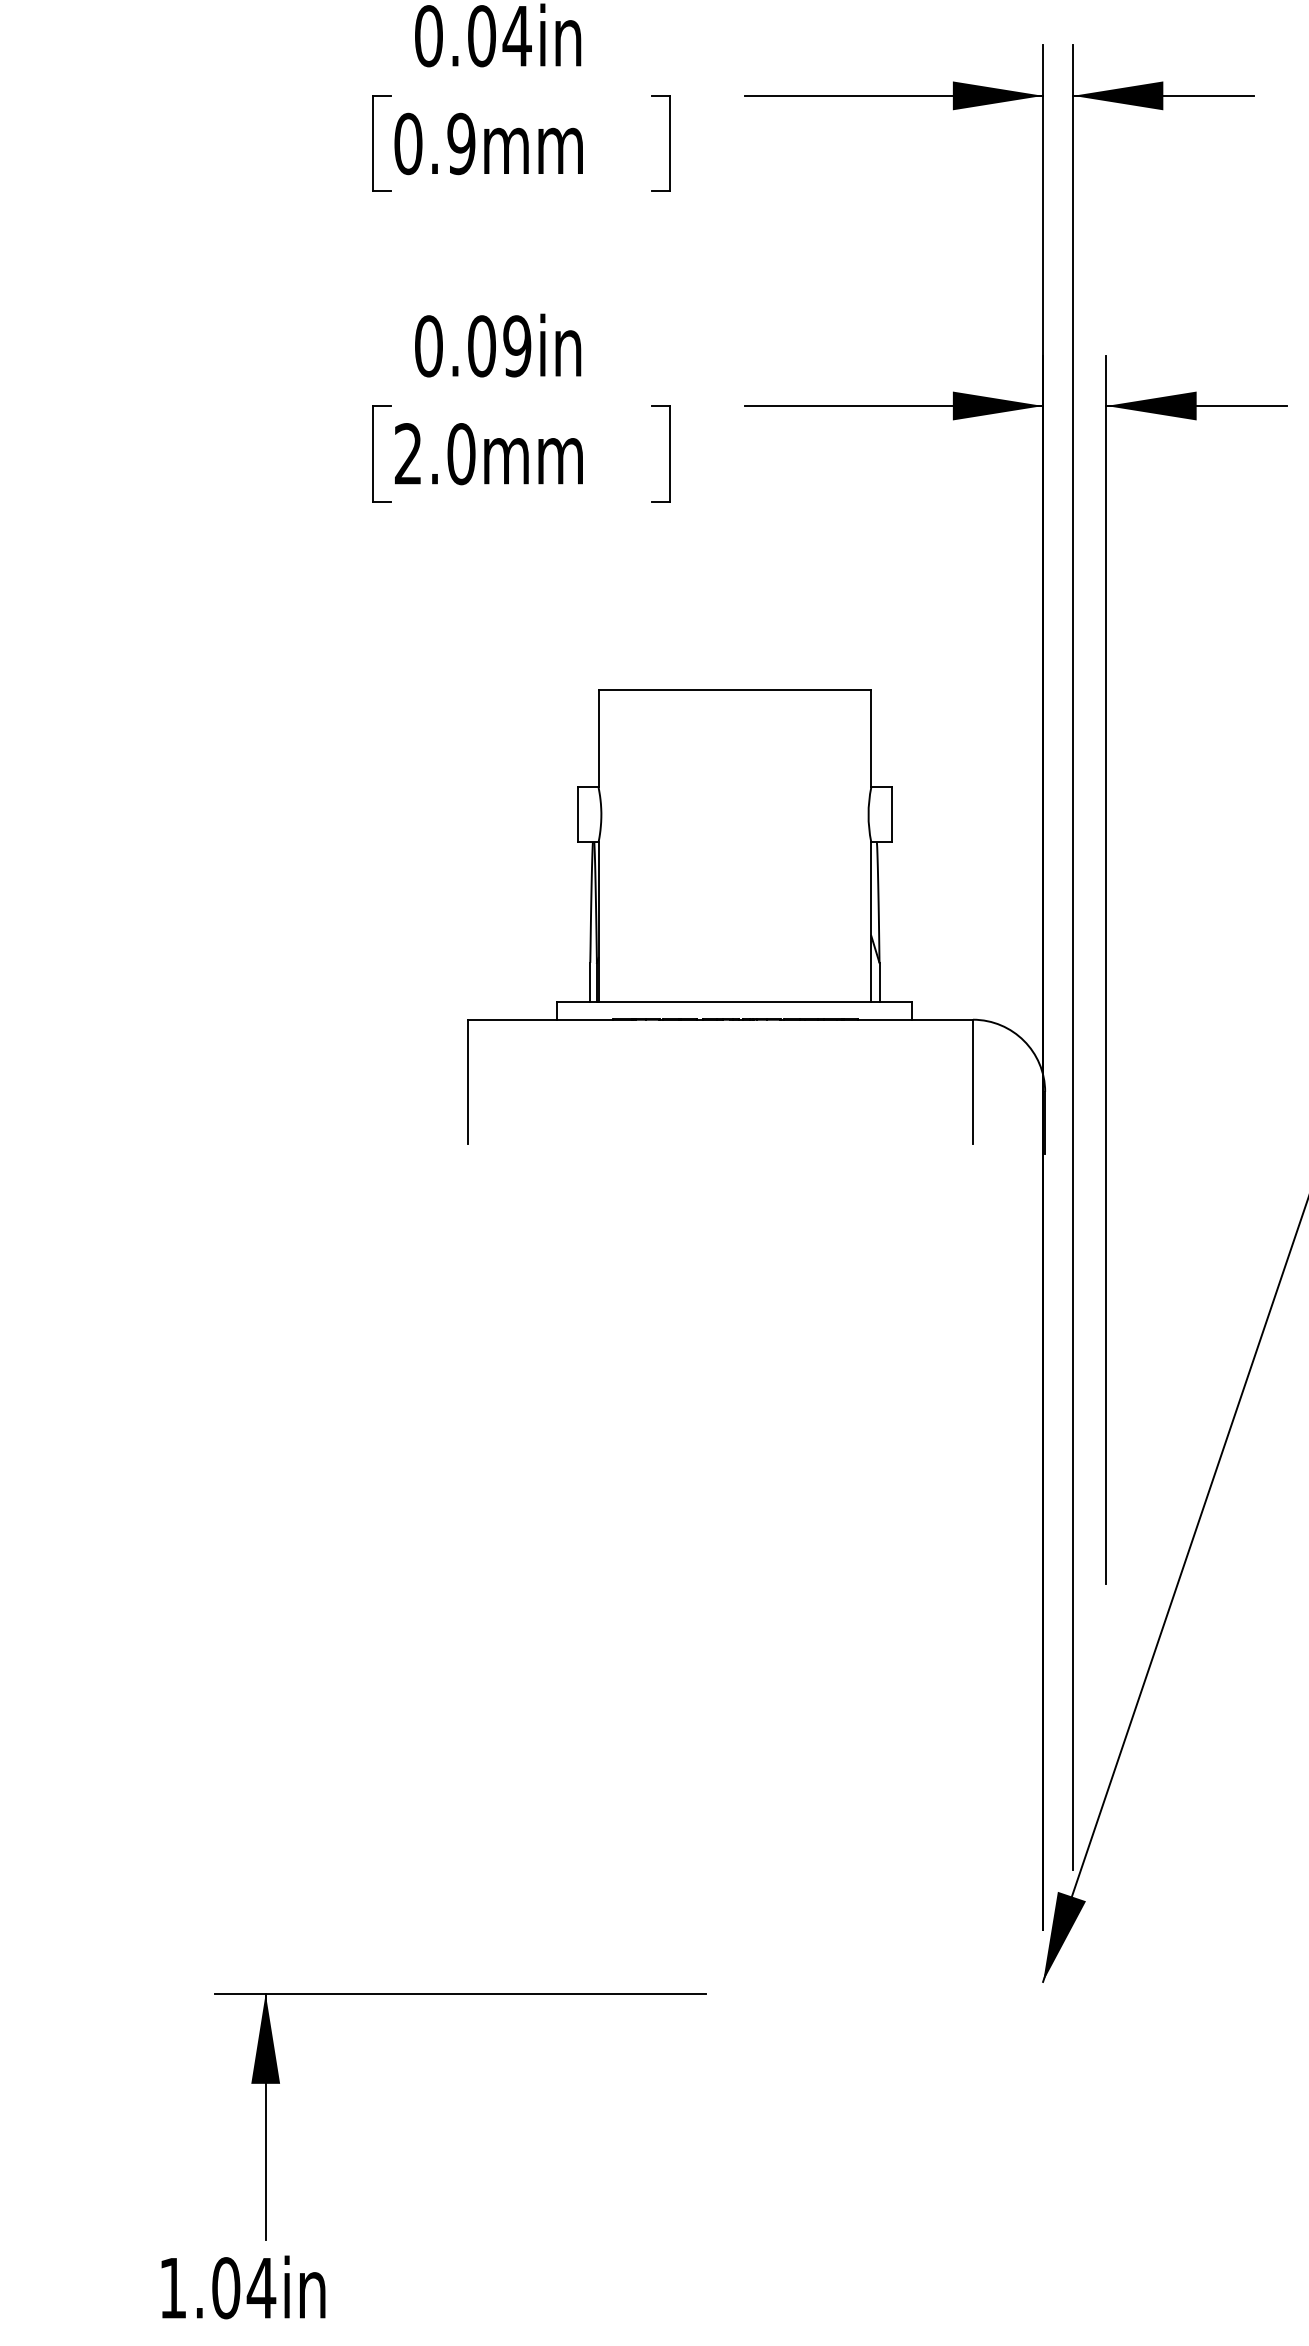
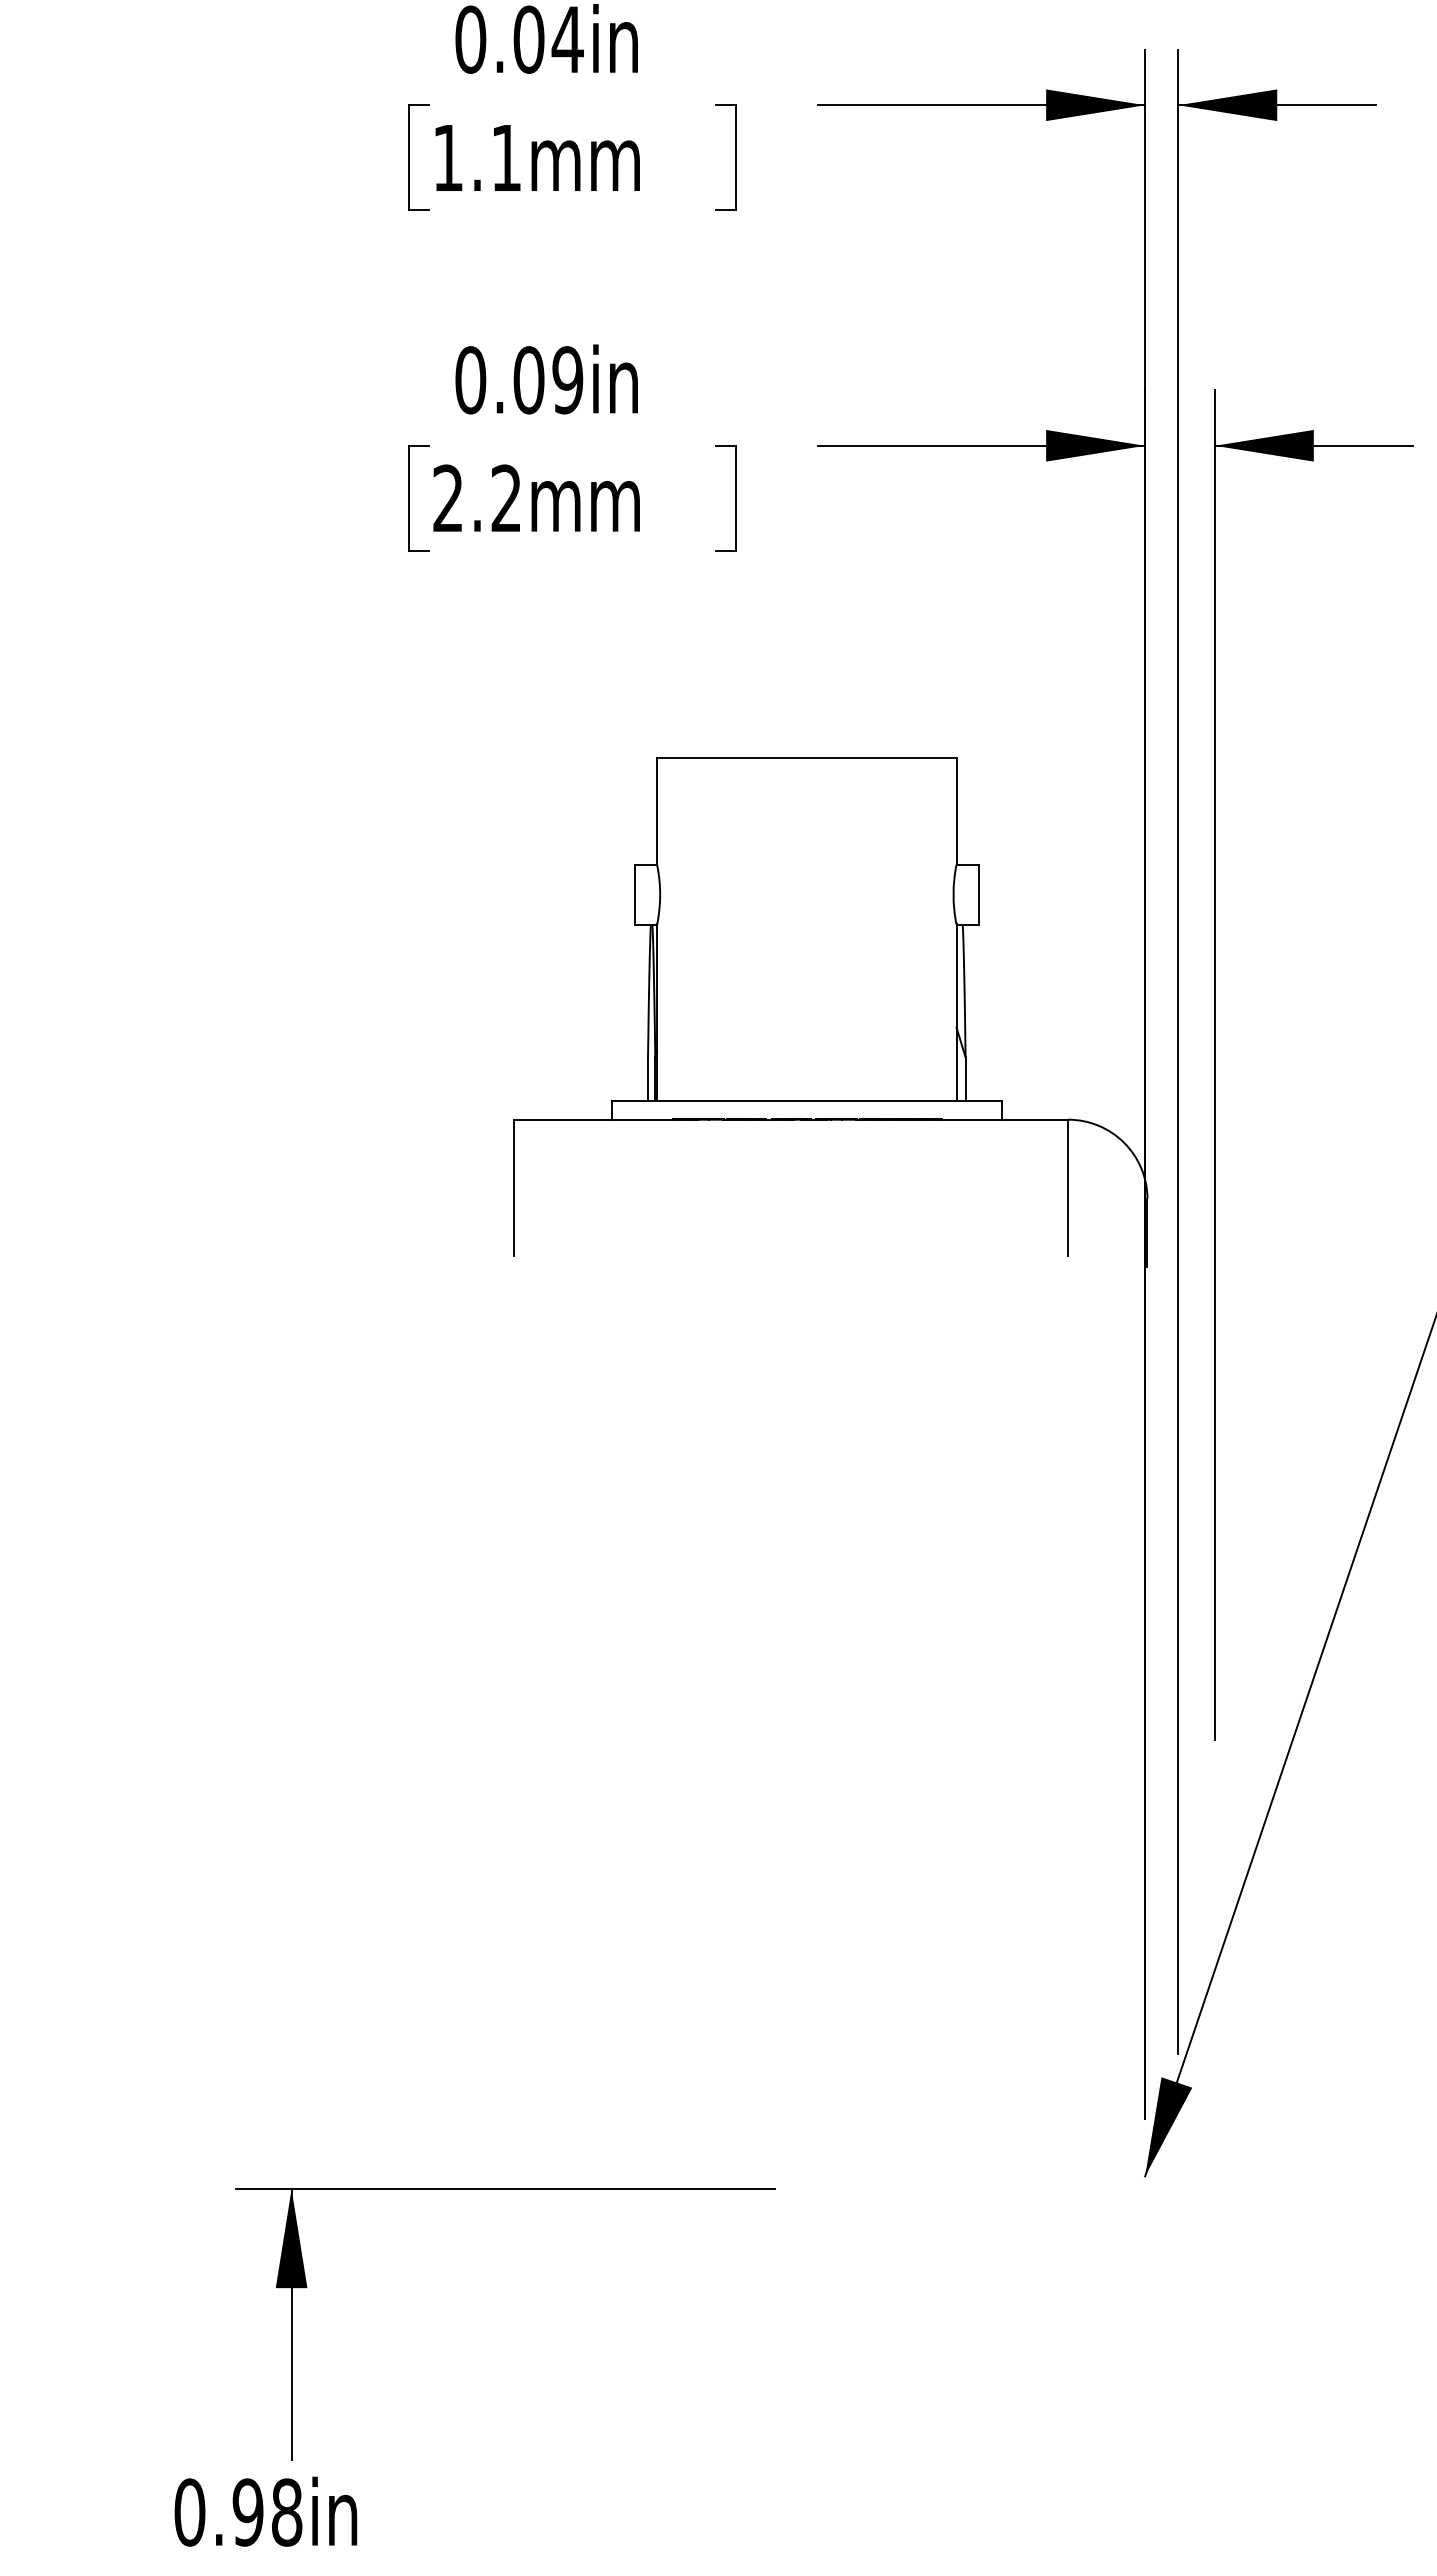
text: (435, 143) -> (477, 157), 0.9mm -> 1.1mm
text: (461, 454) -> (506, 498), 2.0mm -> 2.2mm
text: (217, 2288) -> (238, 2512), 1.04in -> 0.98in

